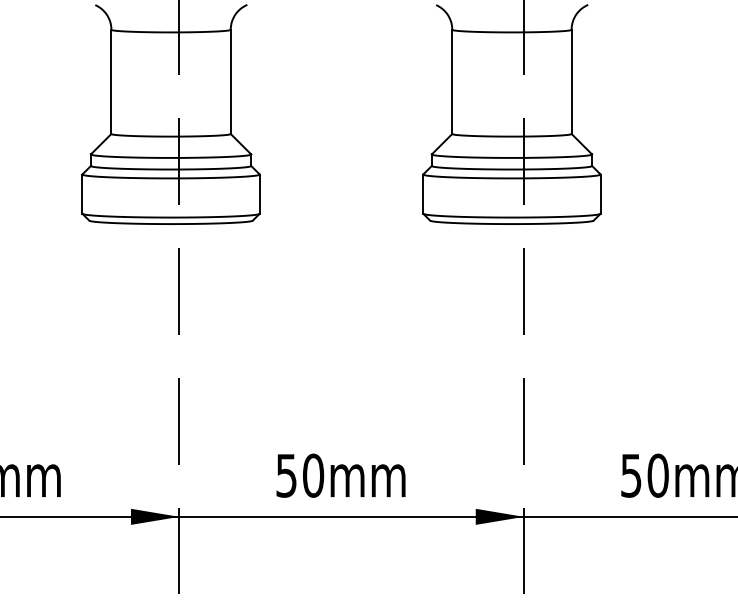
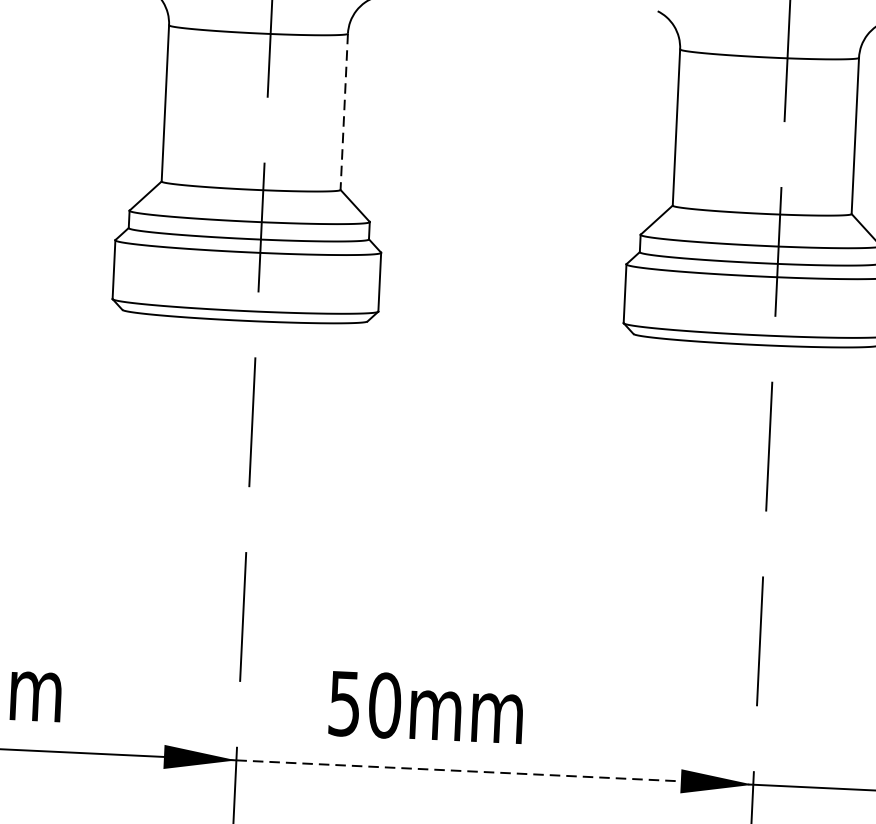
line: (230, 82) -> (343, 112), solid -> dashed
text: (340, 475) -> (425, 707), moved
line: (351, 516) -> (494, 772), solid -> dashed

